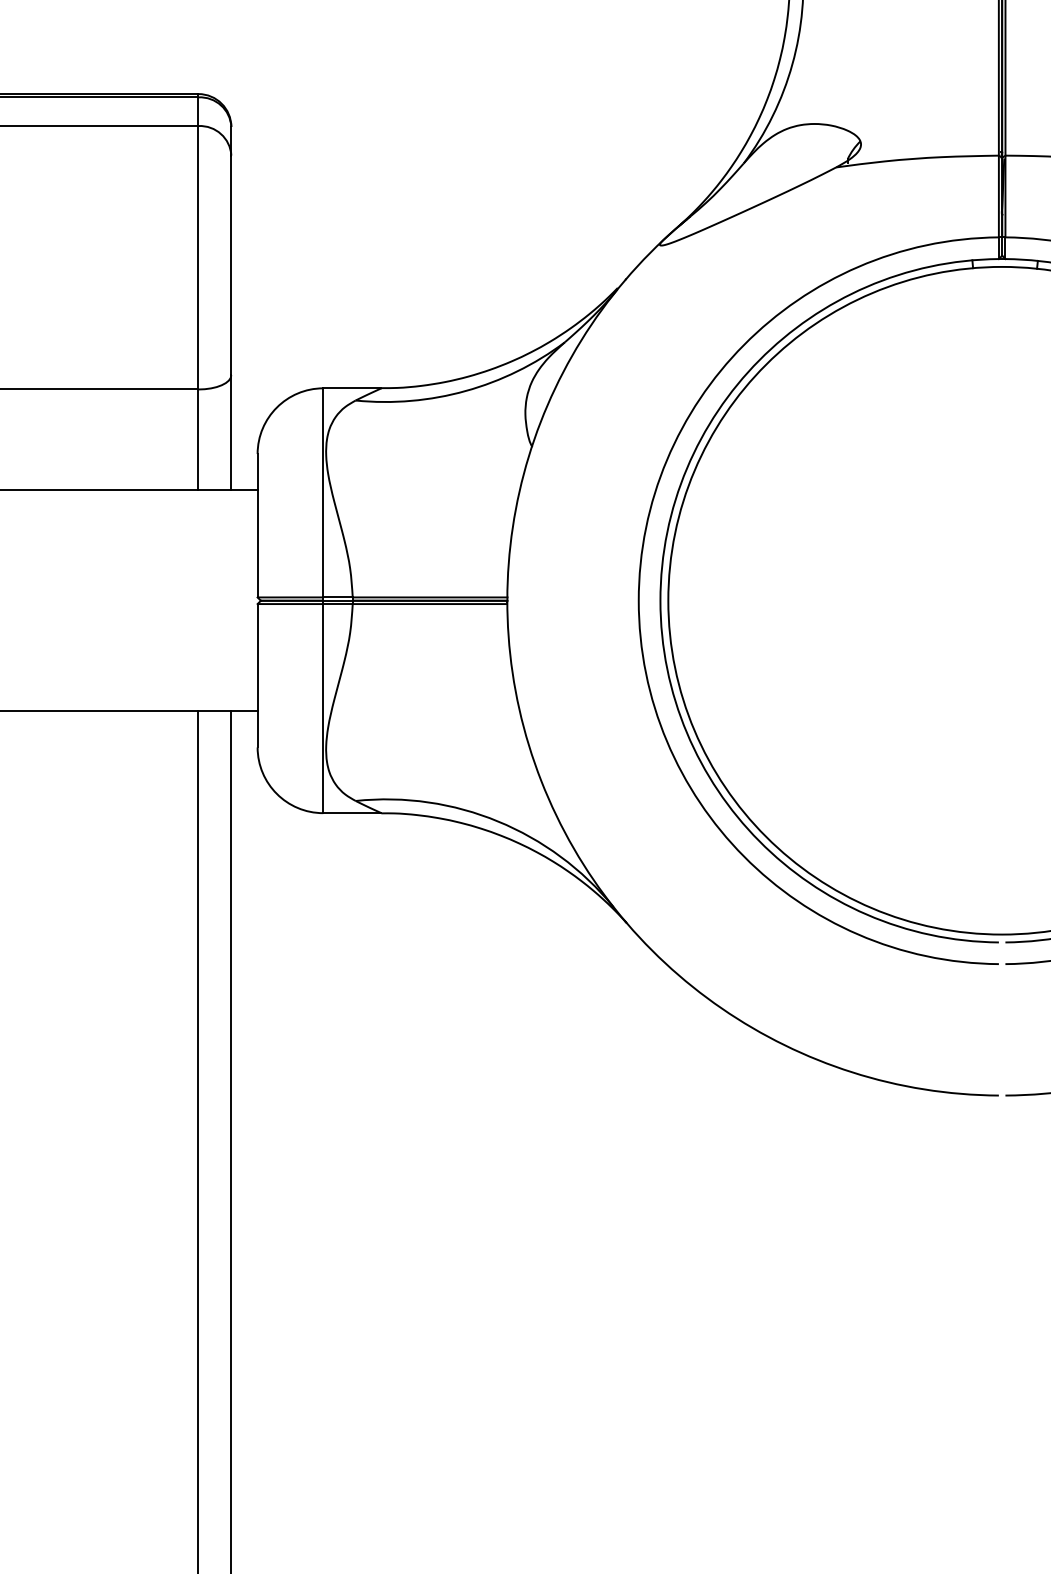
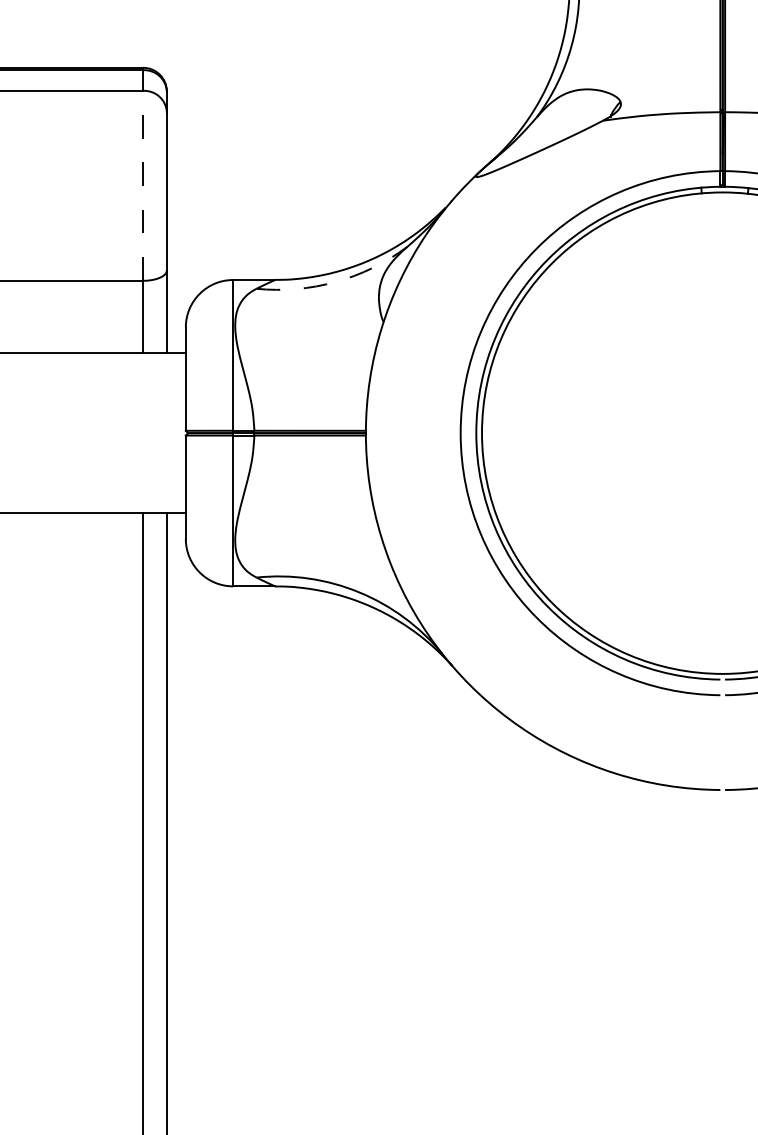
line: (198, 257) -> (143, 185), solid -> dashed
arc: (465, 390) -> (335, 281), solid -> dashed

